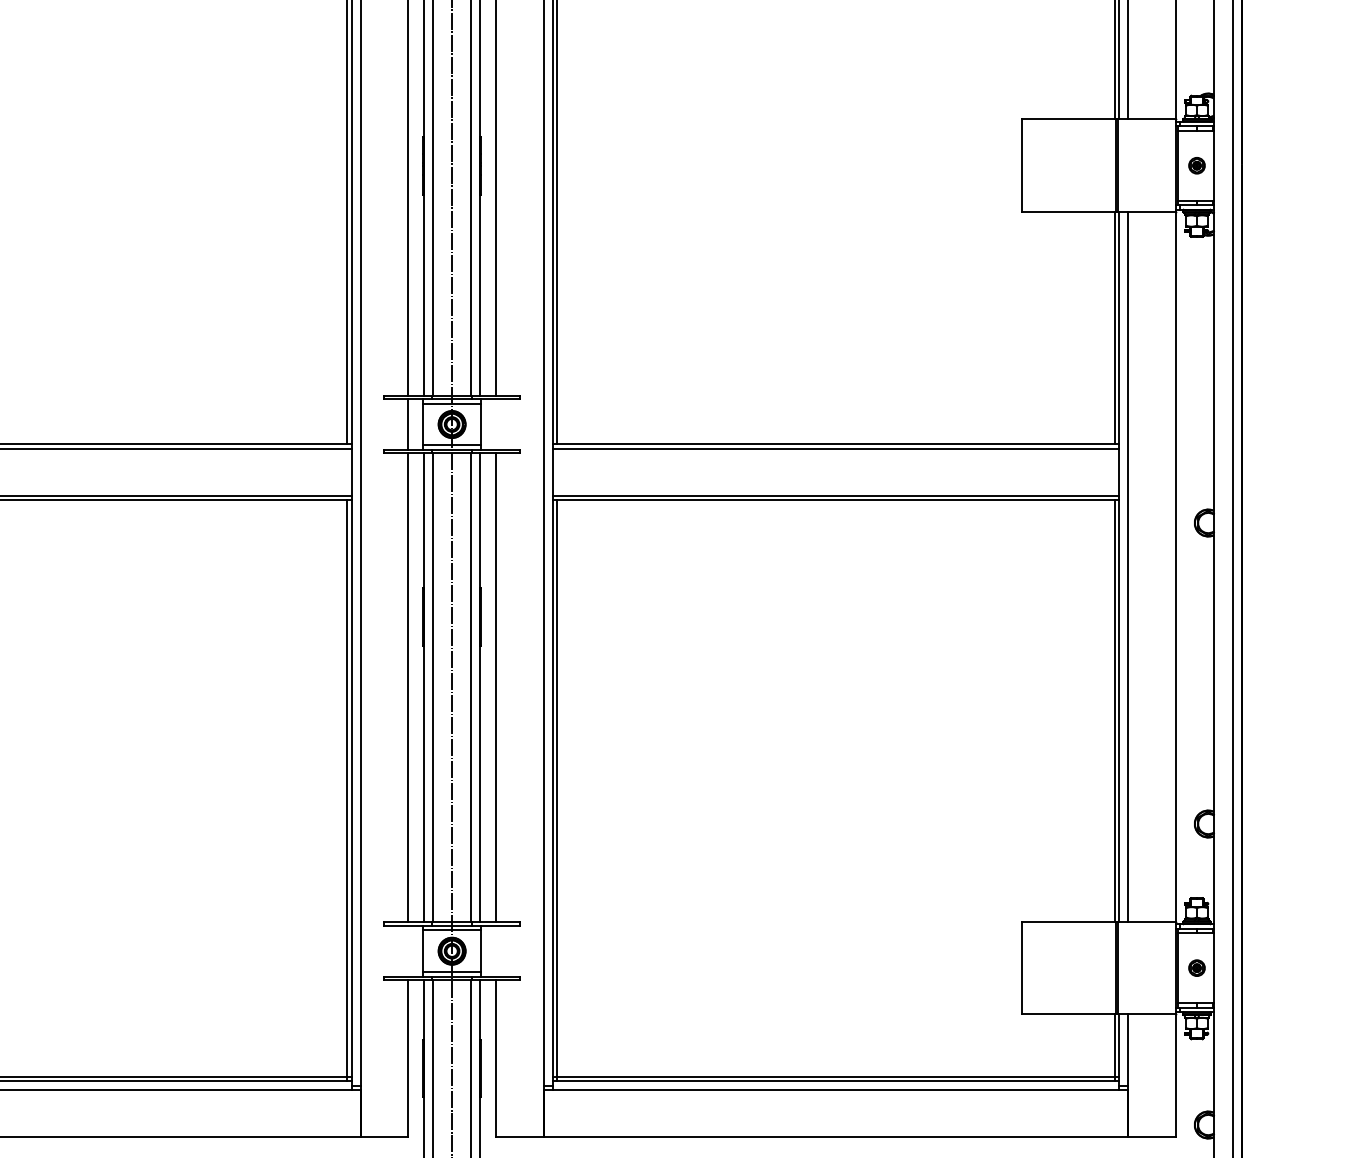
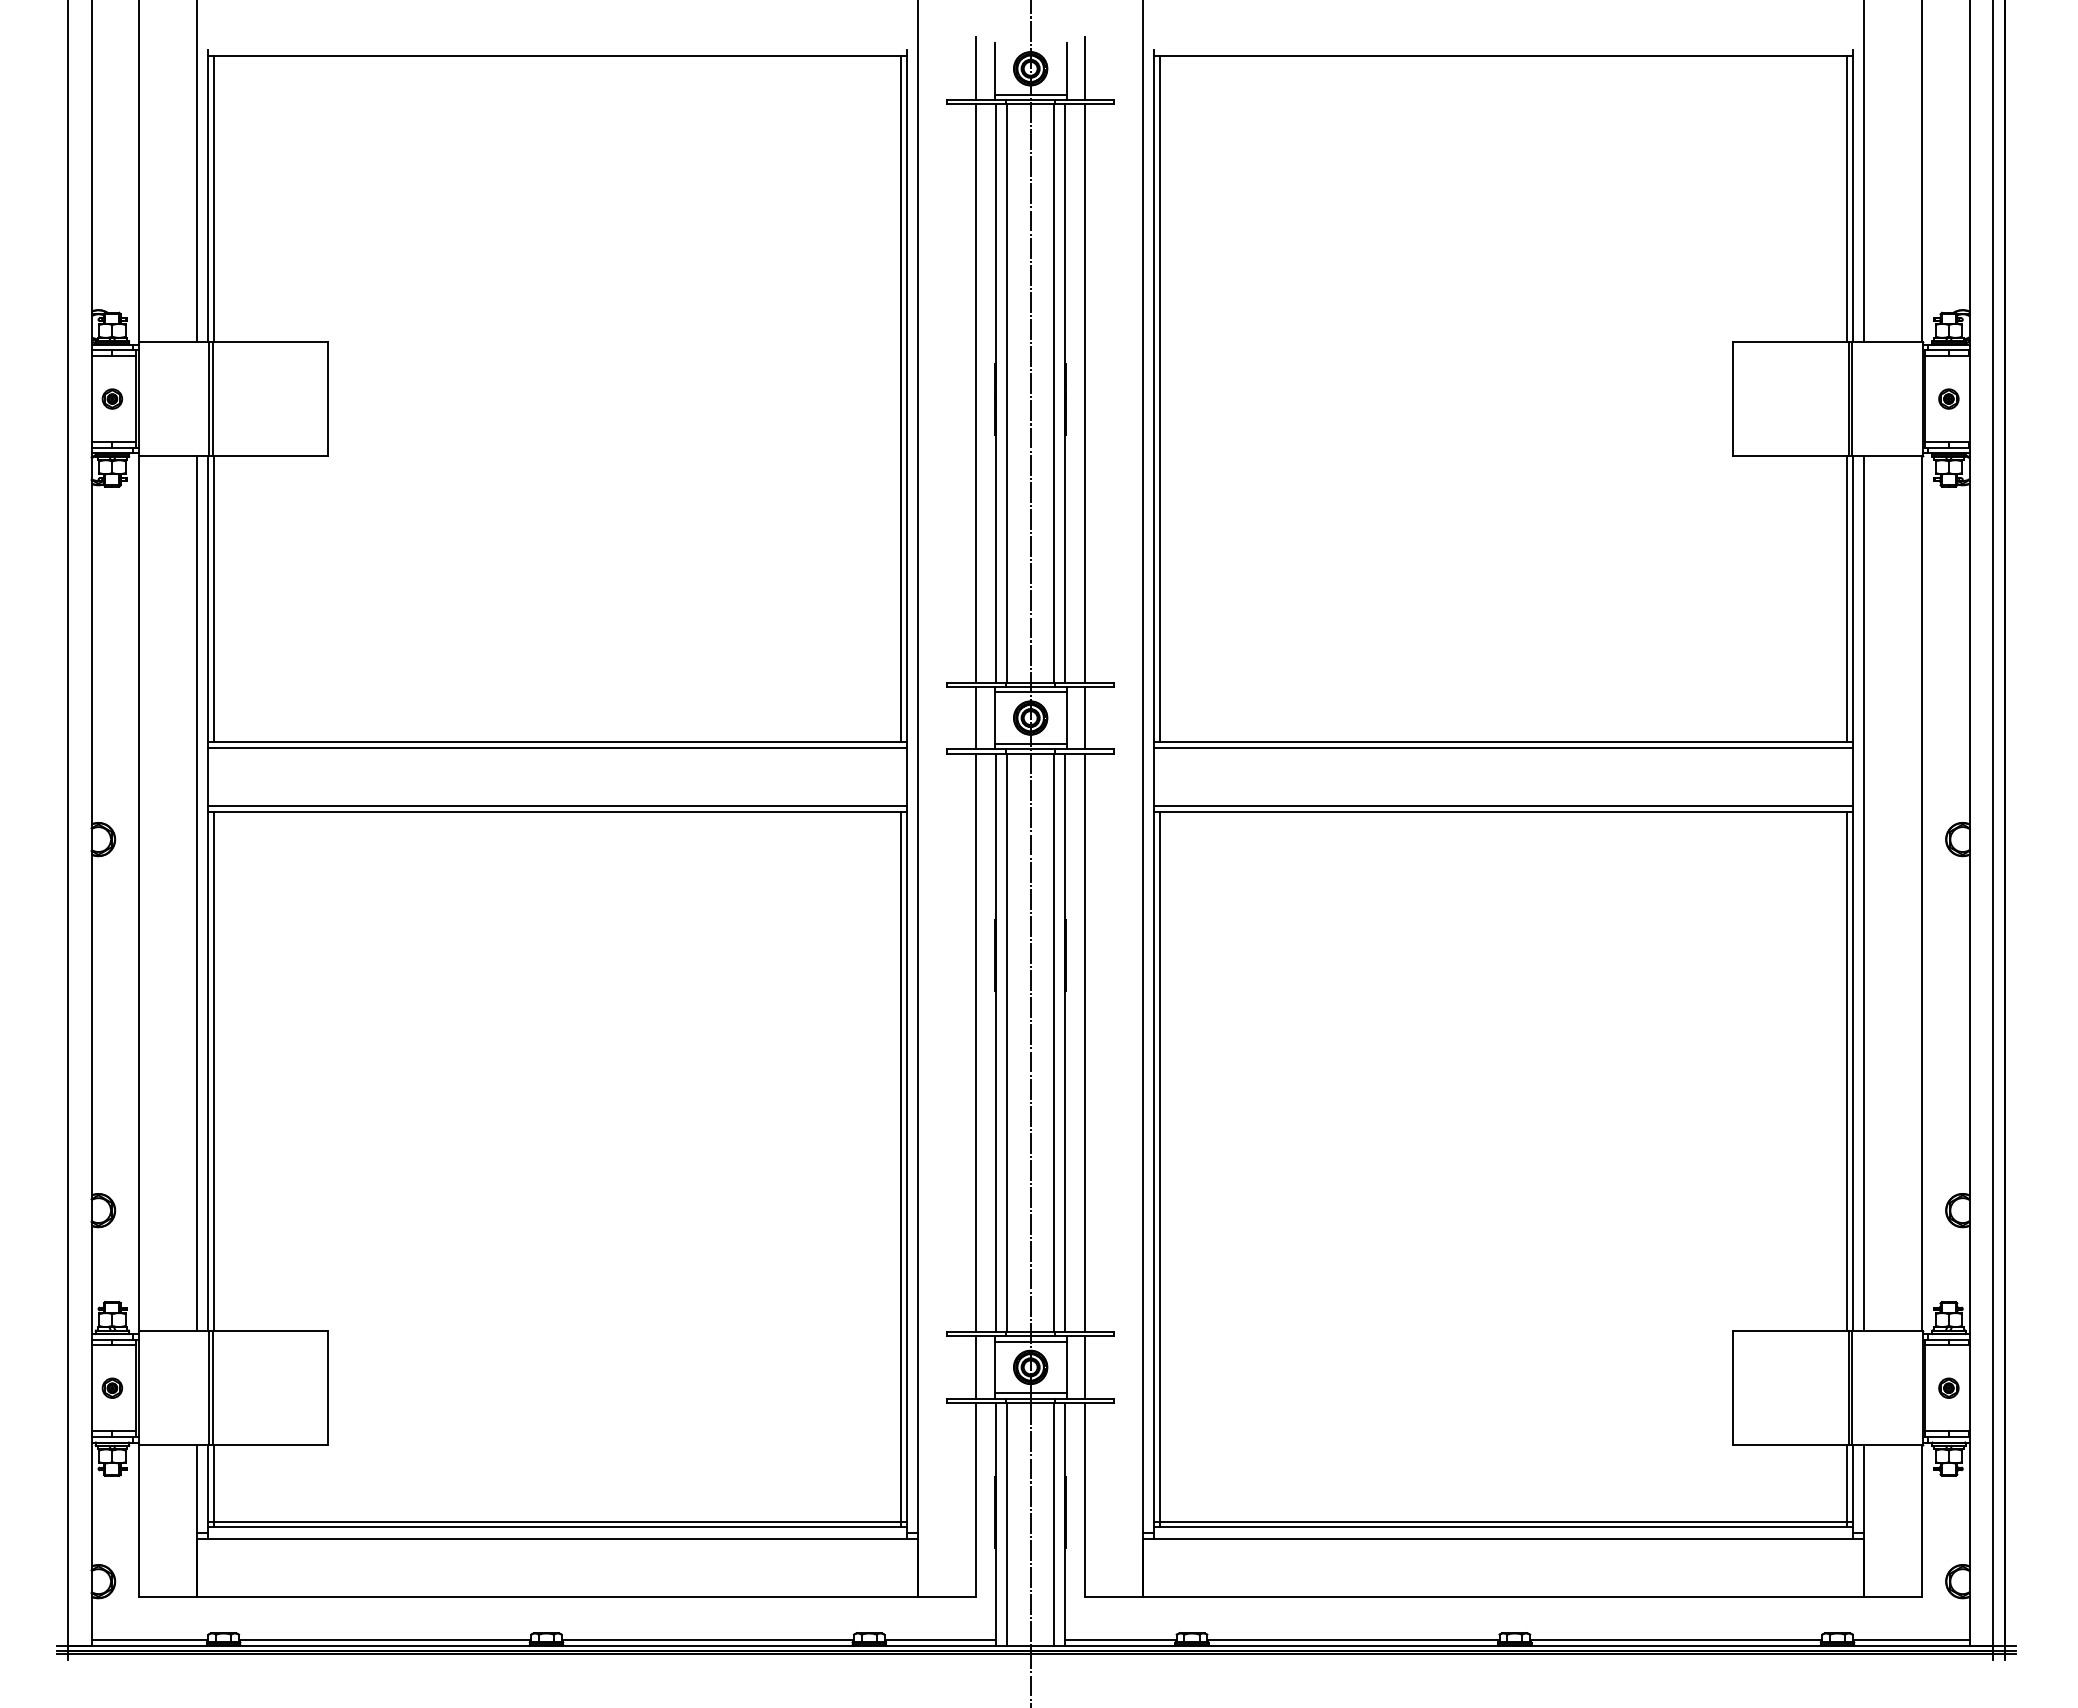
line: (495, 424) -> (1084, 717), added
line: (408, 951) -> (976, 1367), added
line: (495, 951) -> (1084, 1367), added

